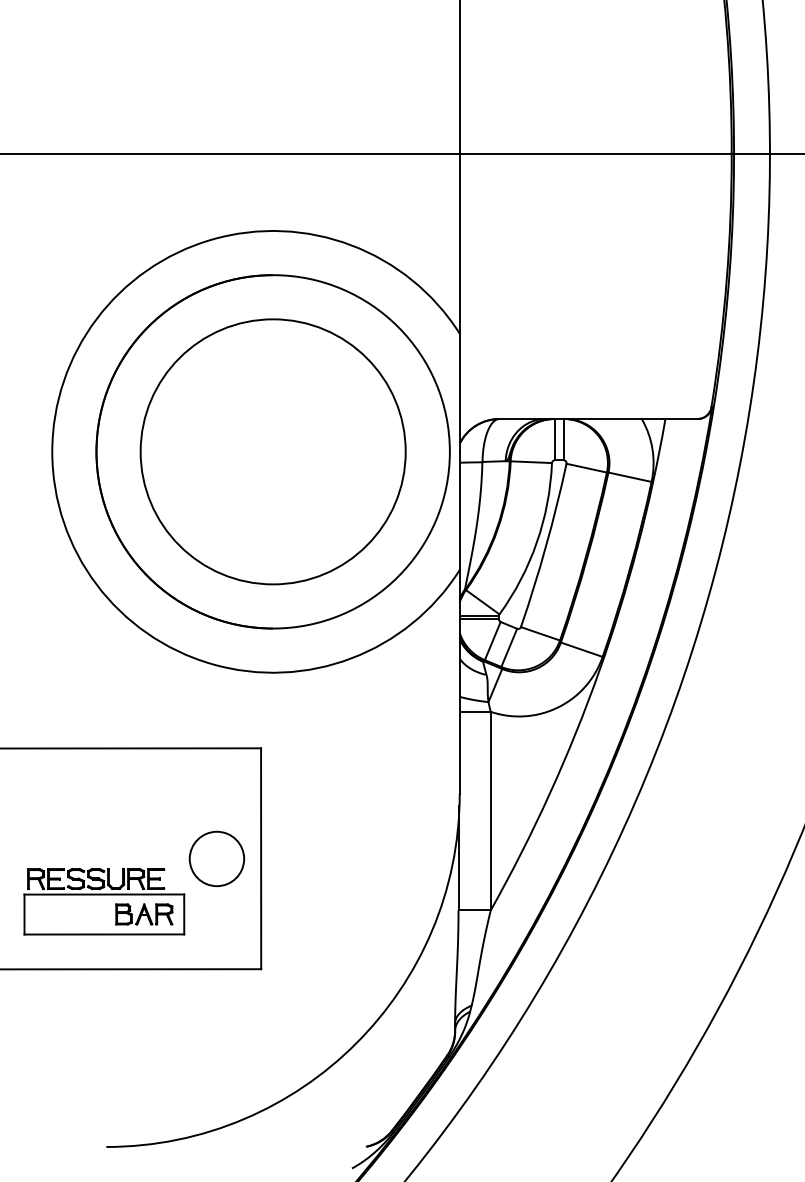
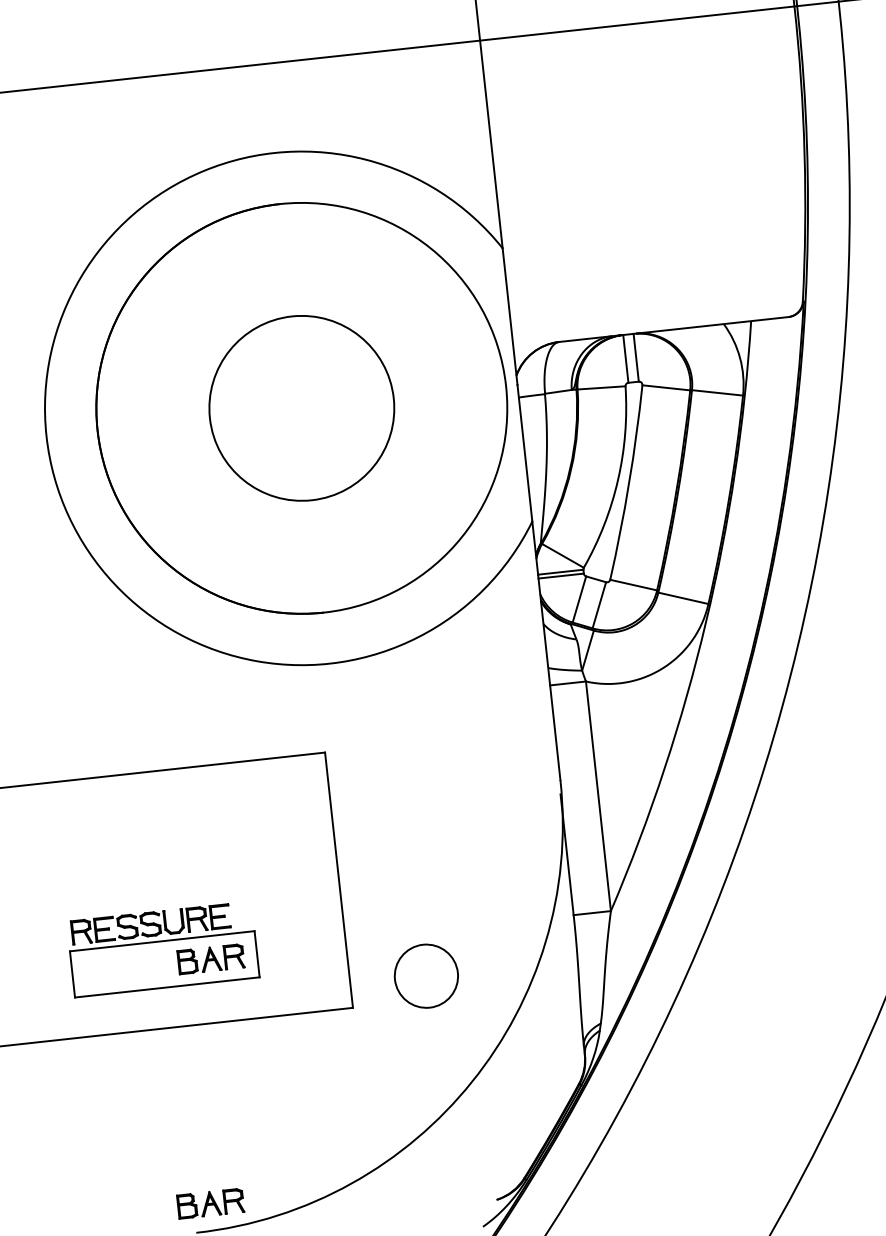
circle: (272, 451) -> (301, 408), size x0.6
circle: (216, 858) -> (425, 975), moved
part: (121, 1123) -> (210, 1203), added

